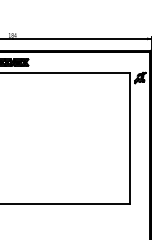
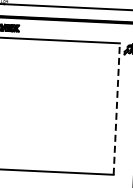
line: (129, 138) -> (116, 109), solid -> dashed

